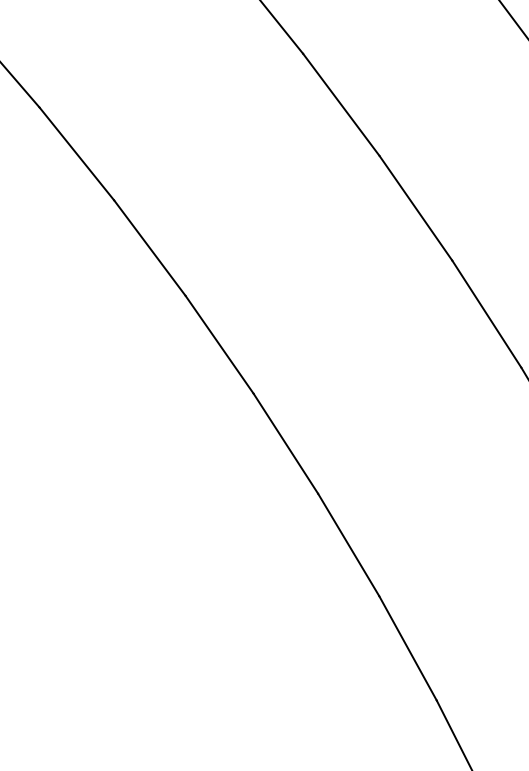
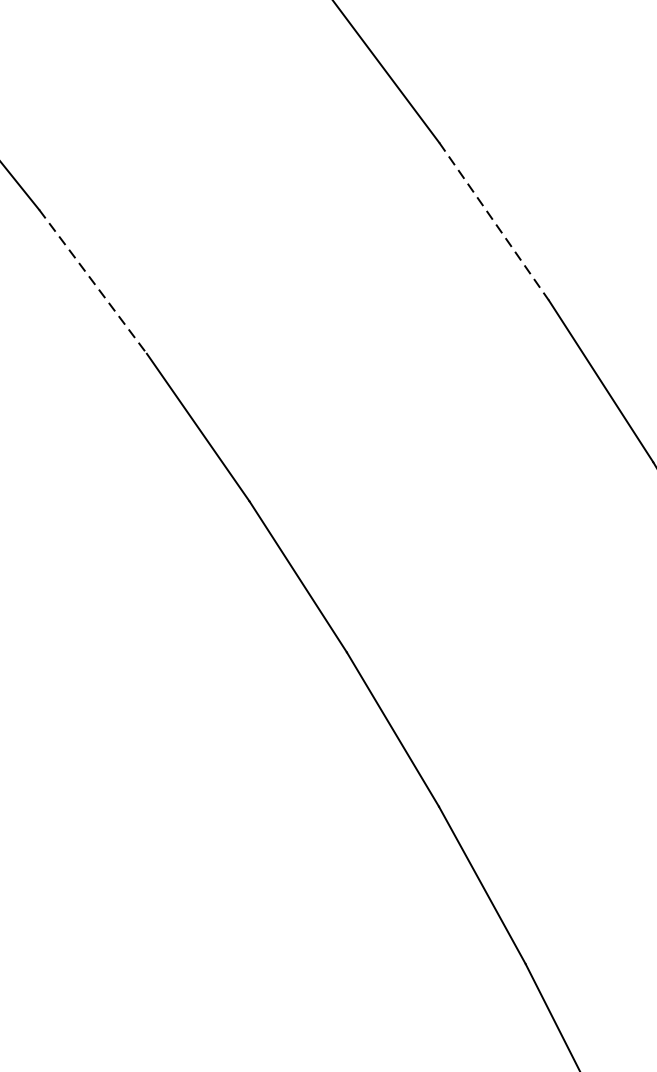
line: (415, 208) -> (493, 222), solid -> dashed
line: (149, 248) -> (92, 282), solid -> dashed

